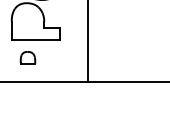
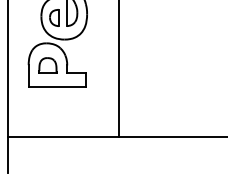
part: (27, 58) -> (47, 65), moved

